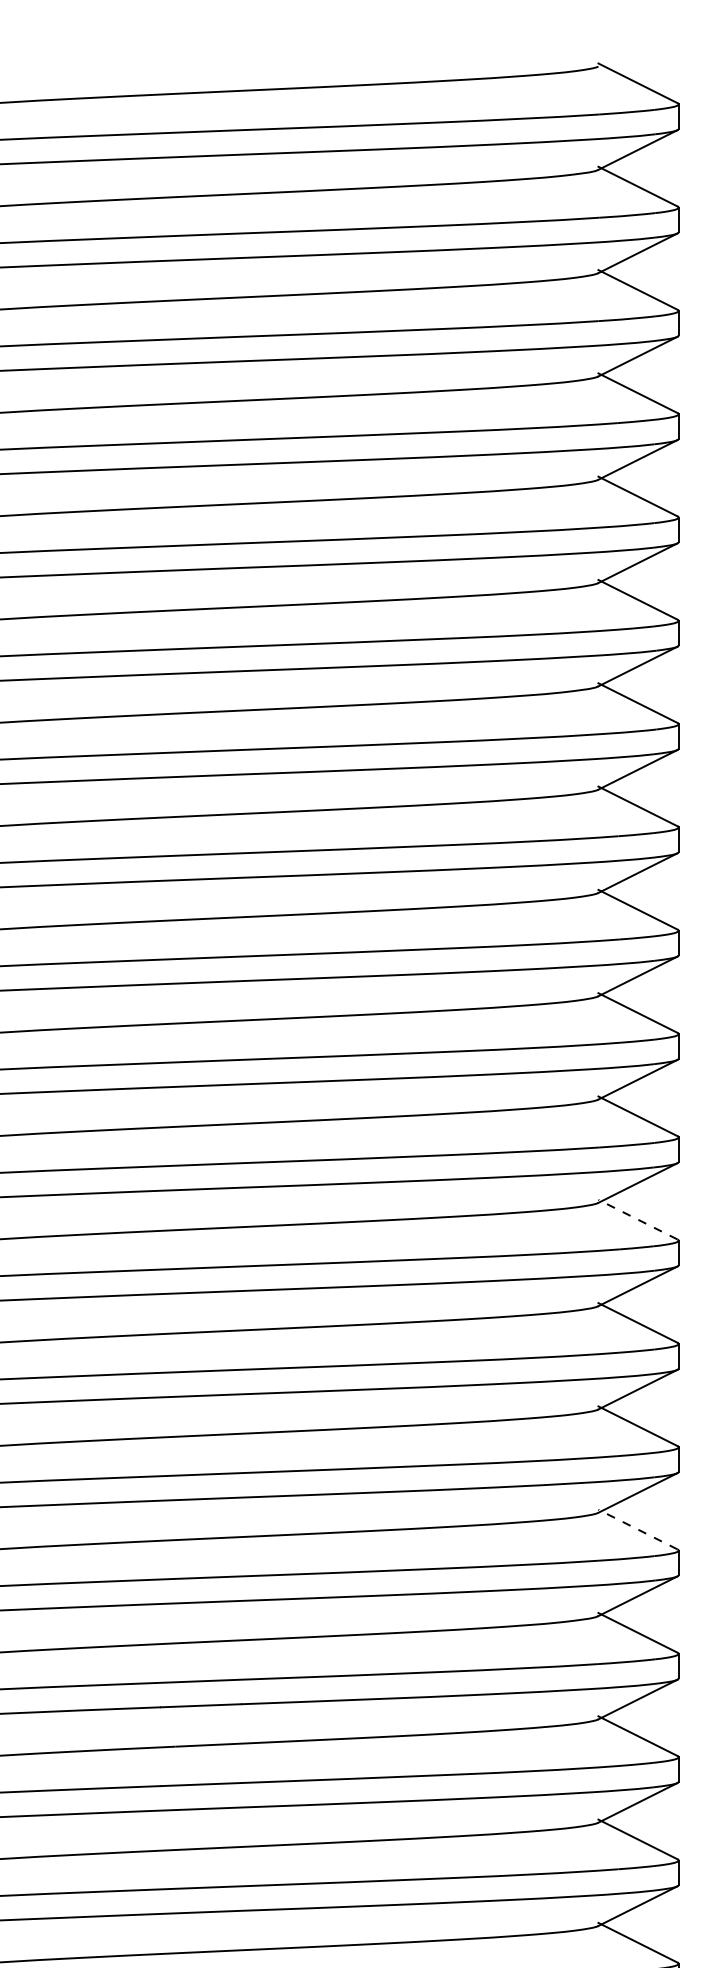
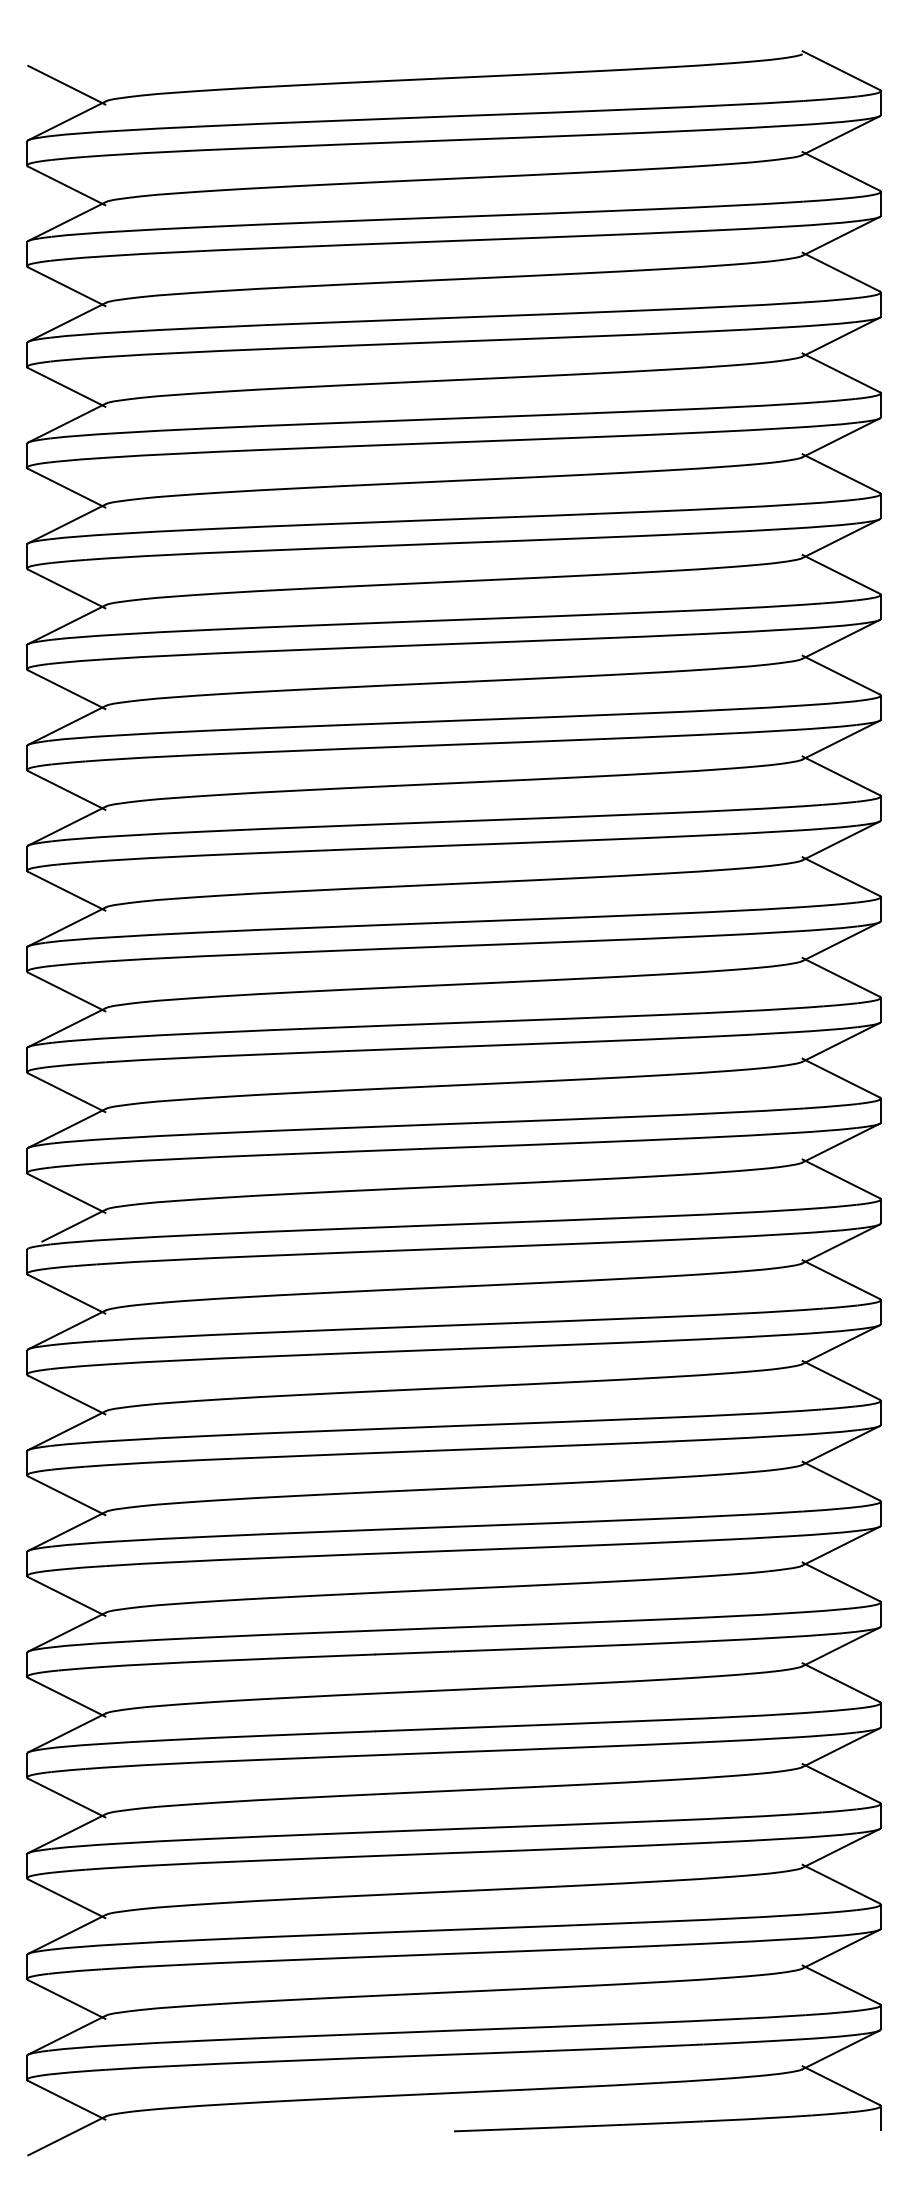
line: (637, 1219) -> (840, 1178), dashed -> solid
line: (637, 1528) -> (840, 1480), dashed -> solid

